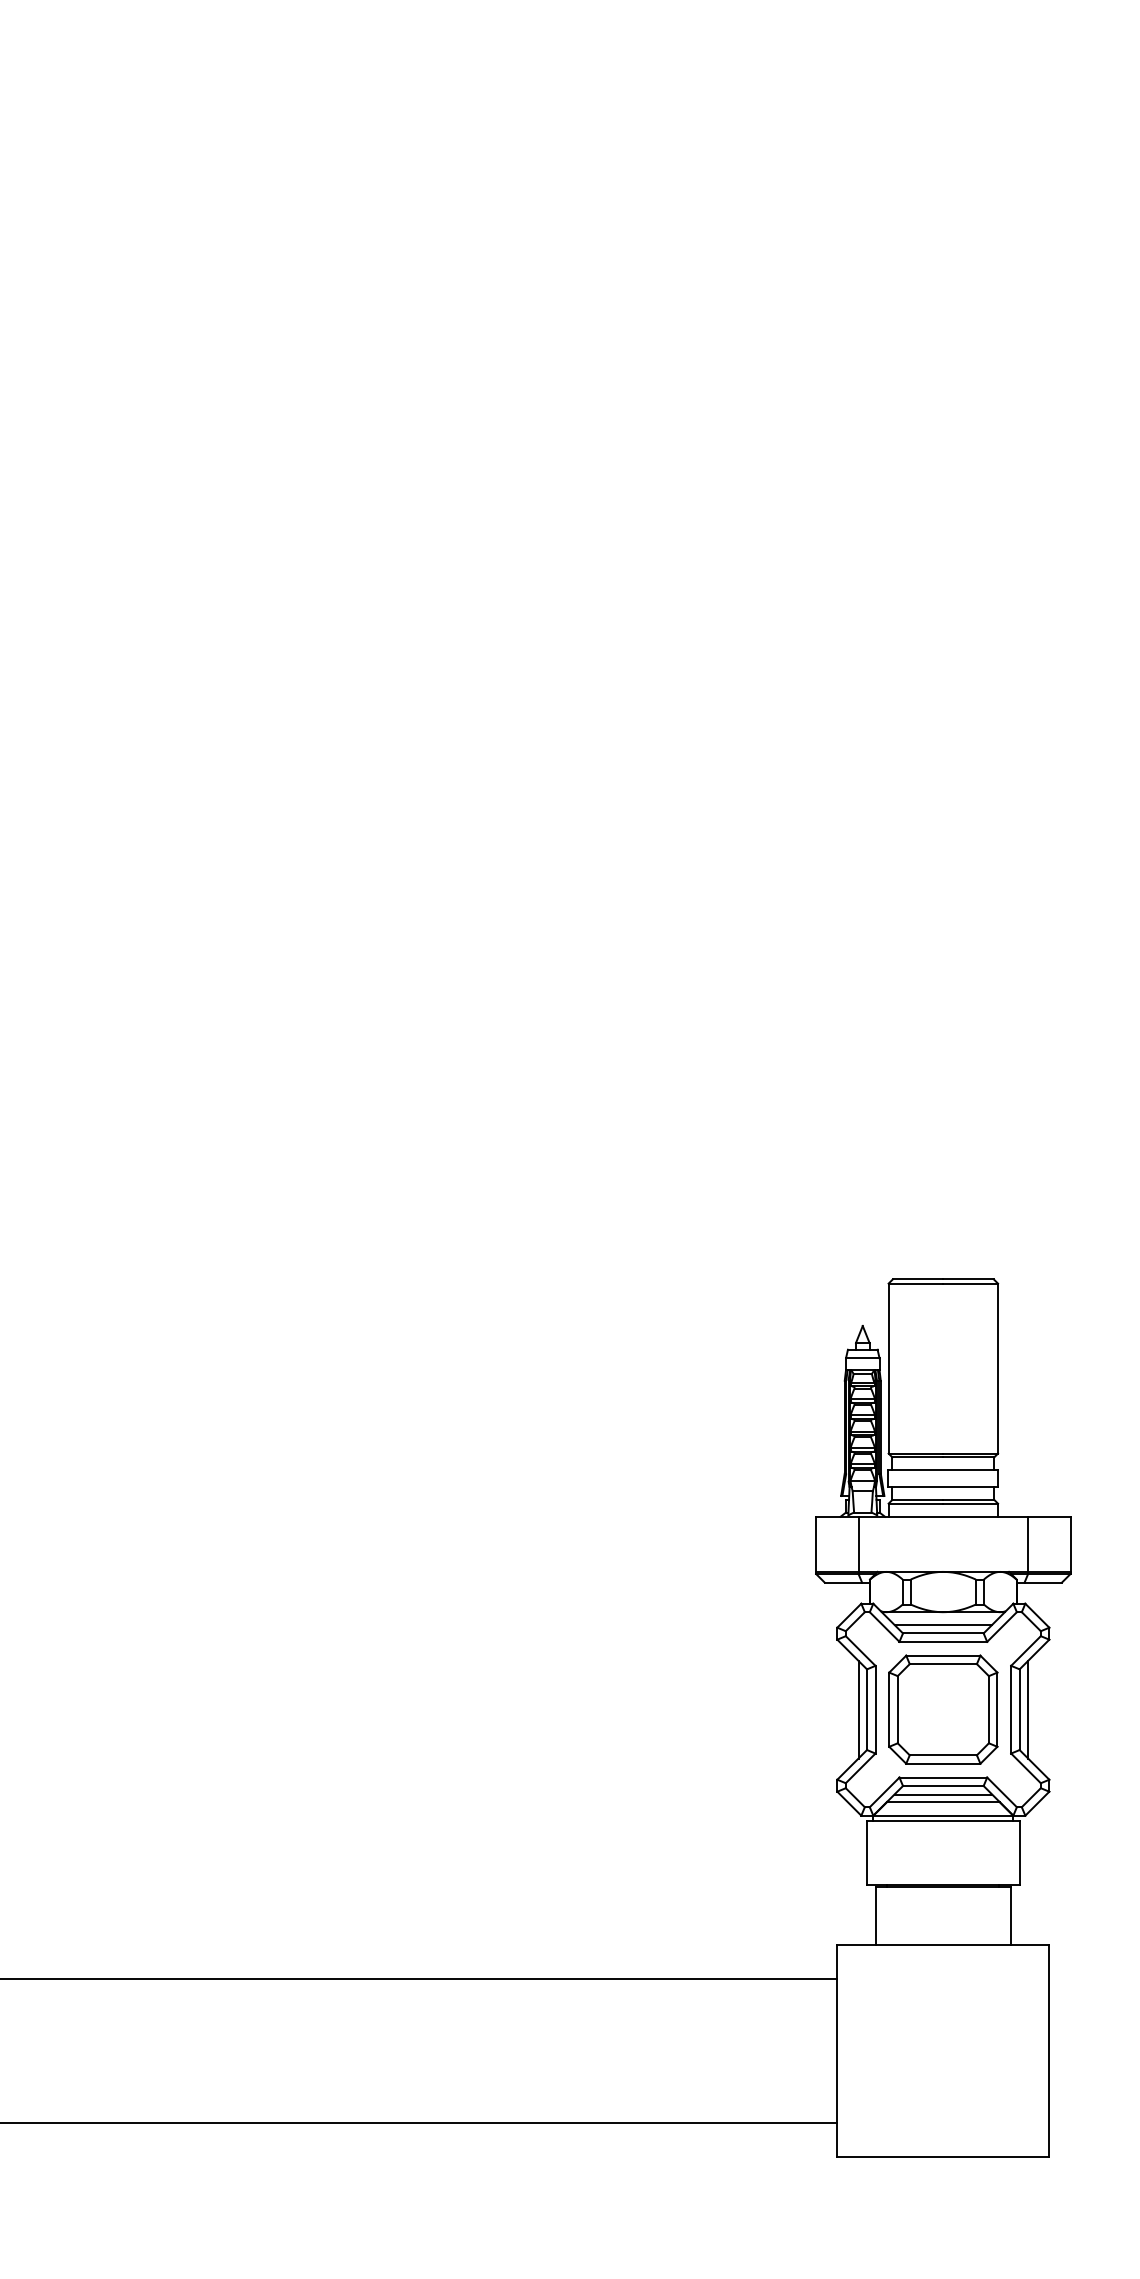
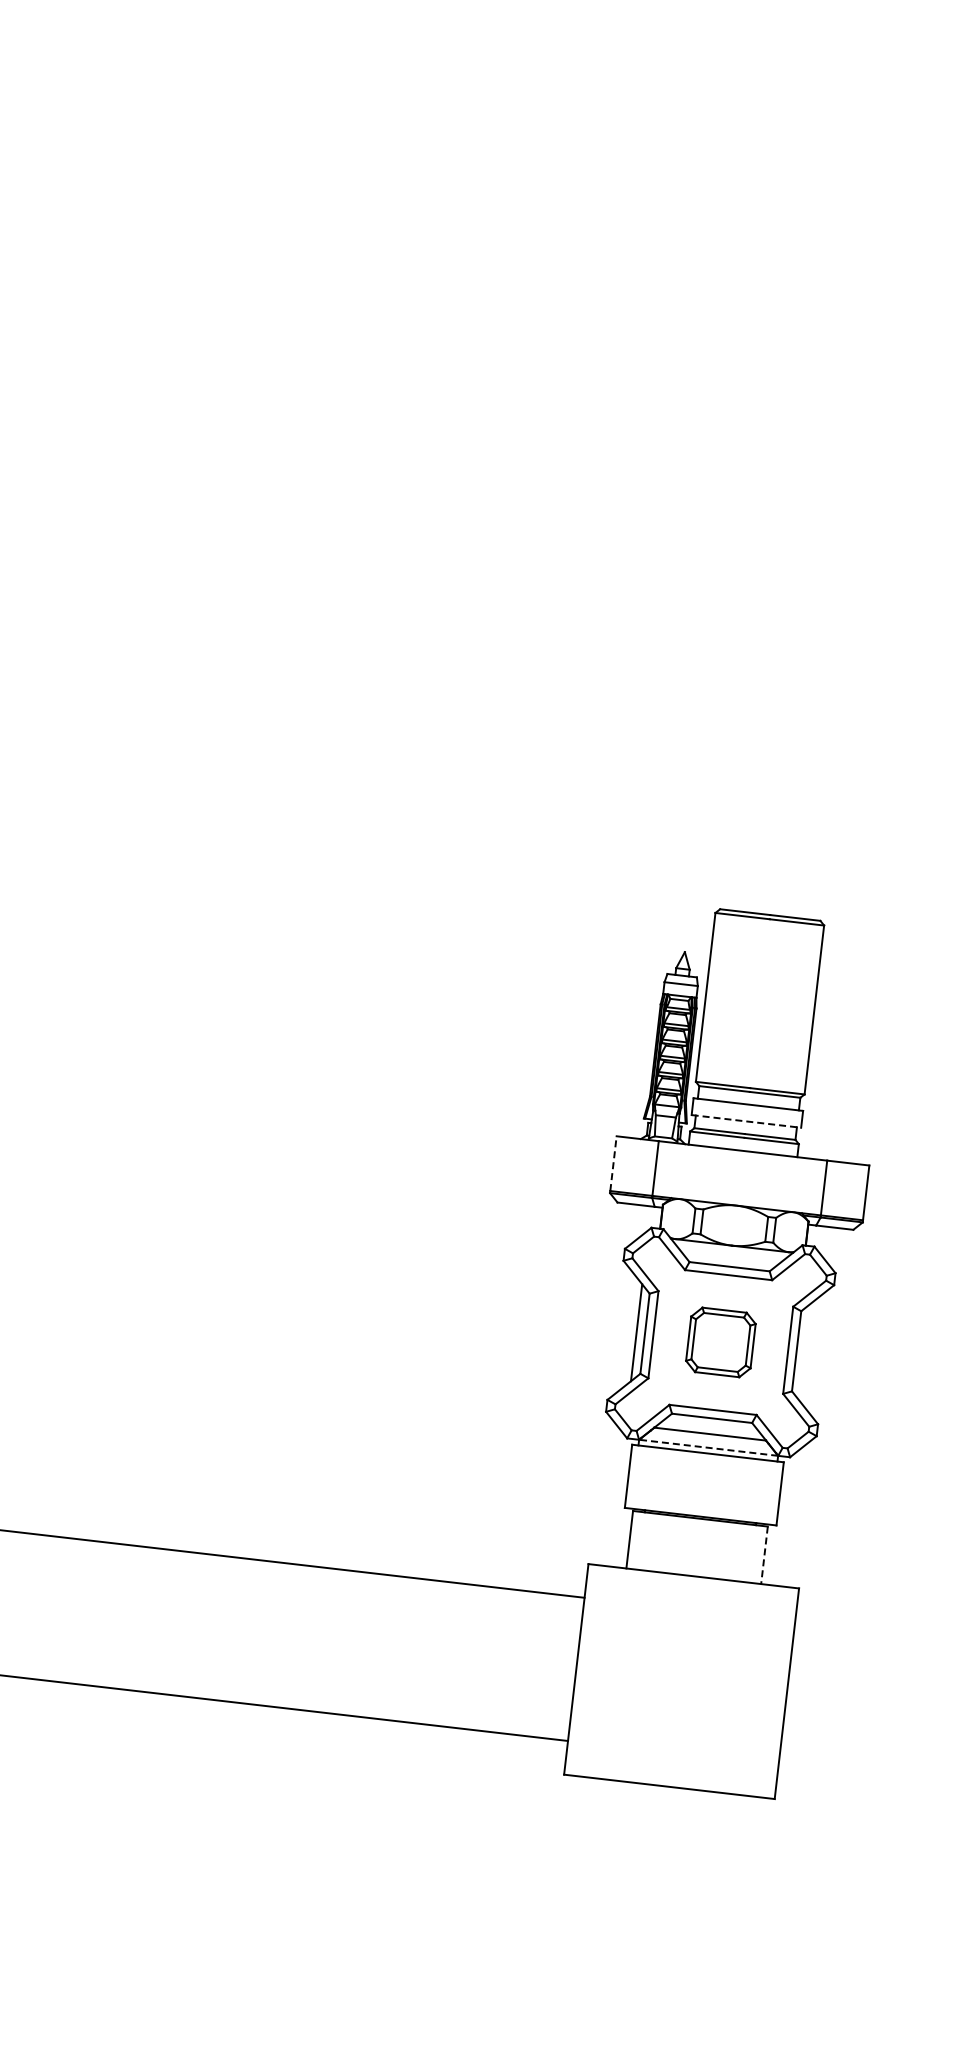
line: (943, 1487) -> (746, 1121), solid -> dashed
line: (816, 1544) -> (613, 1163), solid -> dashed
line: (943, 1624) -> (730, 1257), removed
part: (943, 1709) -> (721, 1342), size x0.6
line: (1028, 1709) -> (805, 1352), removed
line: (943, 1794) -> (711, 1426), removed
line: (943, 1815) -> (708, 1447), solid -> dashed
line: (1011, 1916) -> (764, 1555), solid -> dashed

